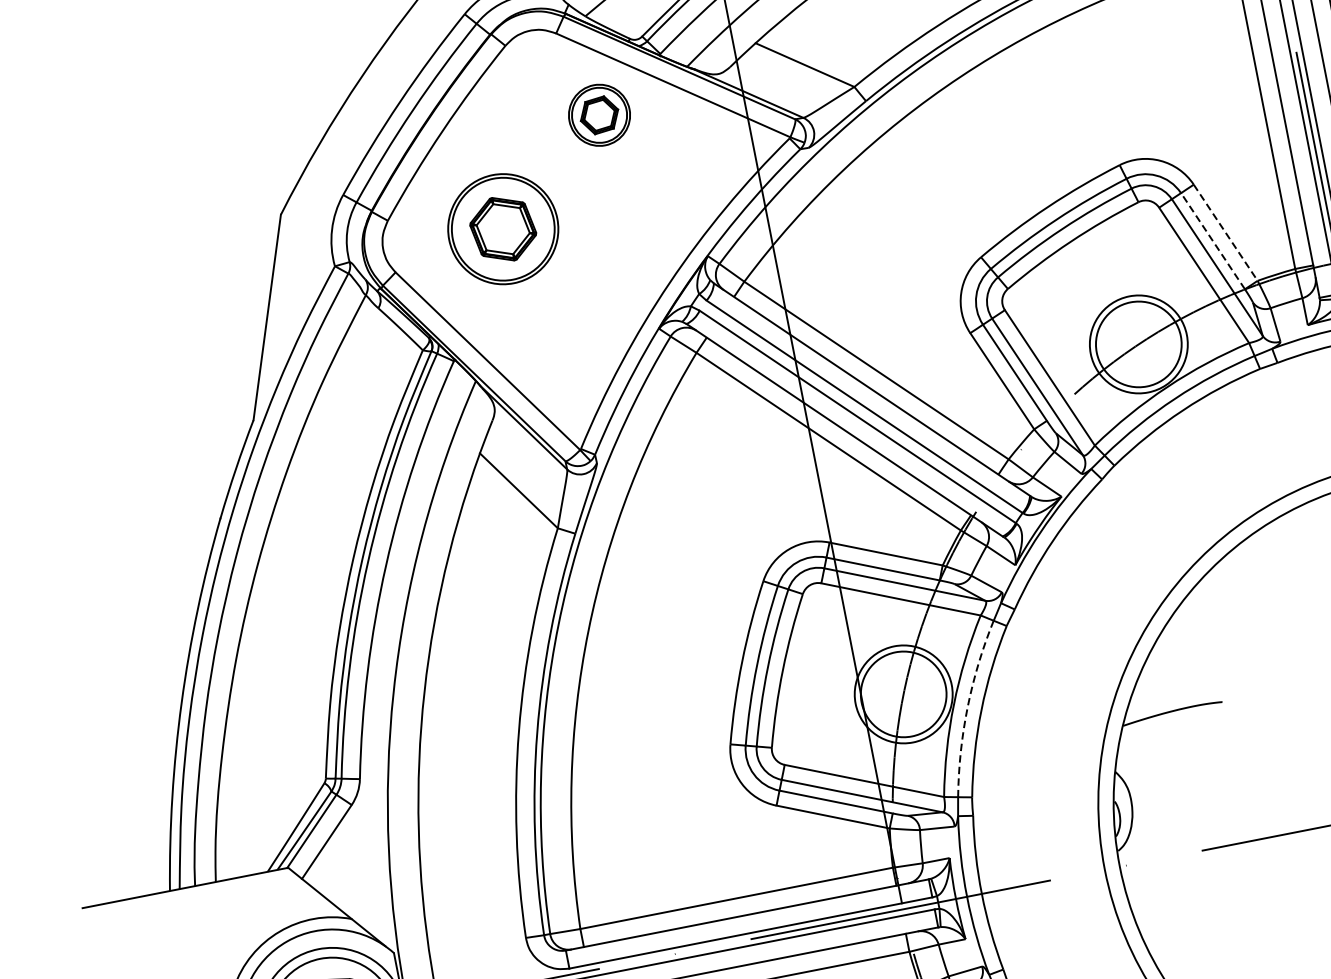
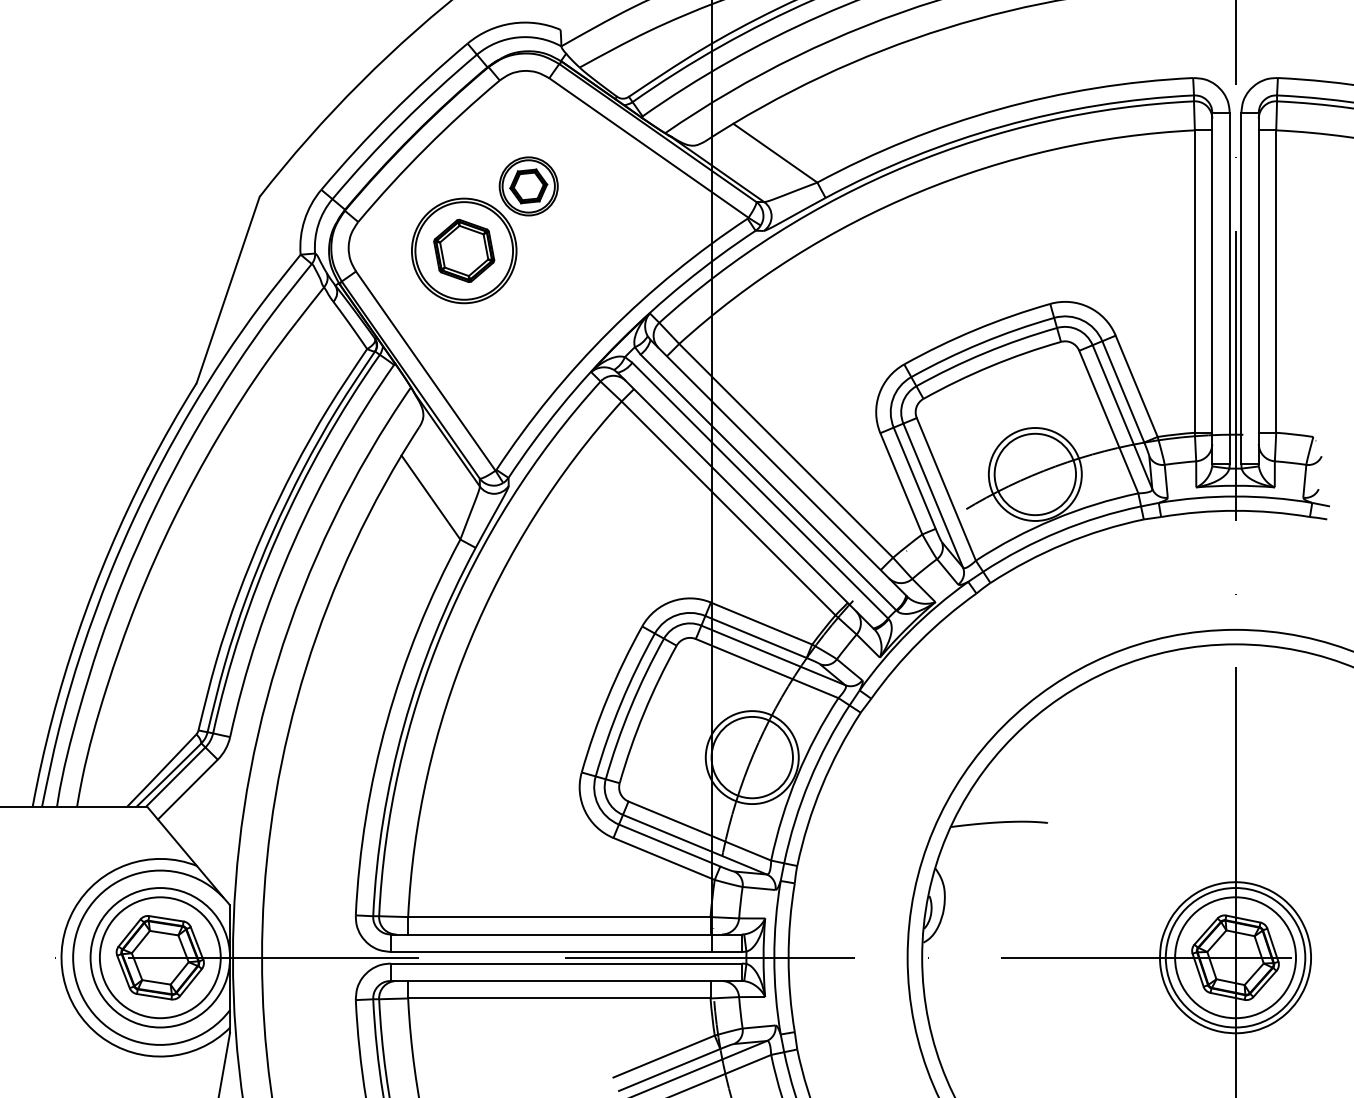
part: (599, 115) -> (528, 186), moved
line: (1225, 232) -> (1136, 386), dashed -> solid
line: (1213, 240) -> (1123, 391), dashed -> solid
arc: (967, 707) -> (809, 781), dashed -> solid

